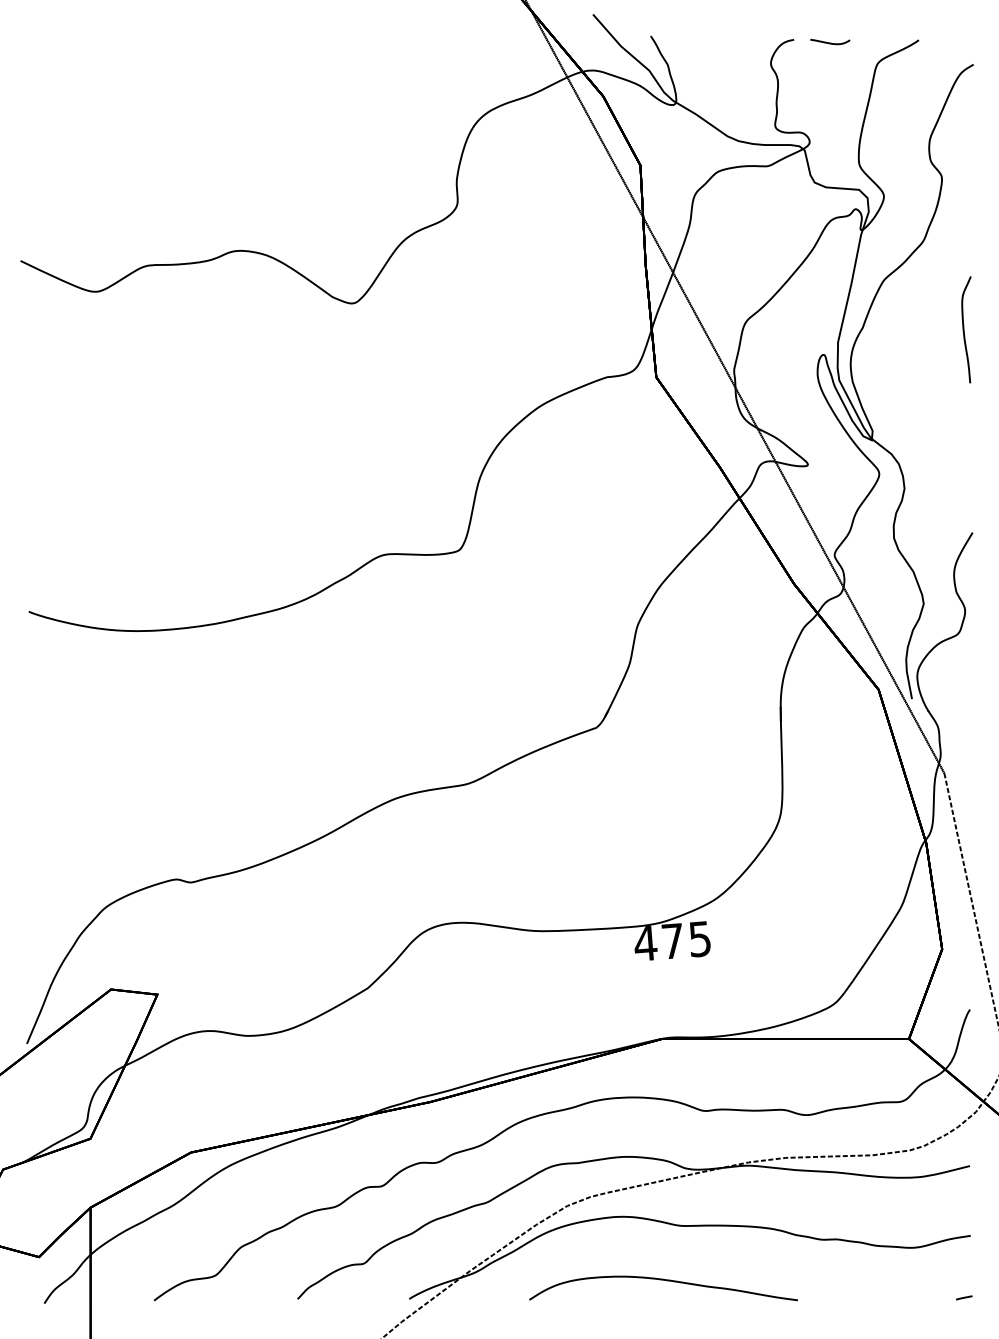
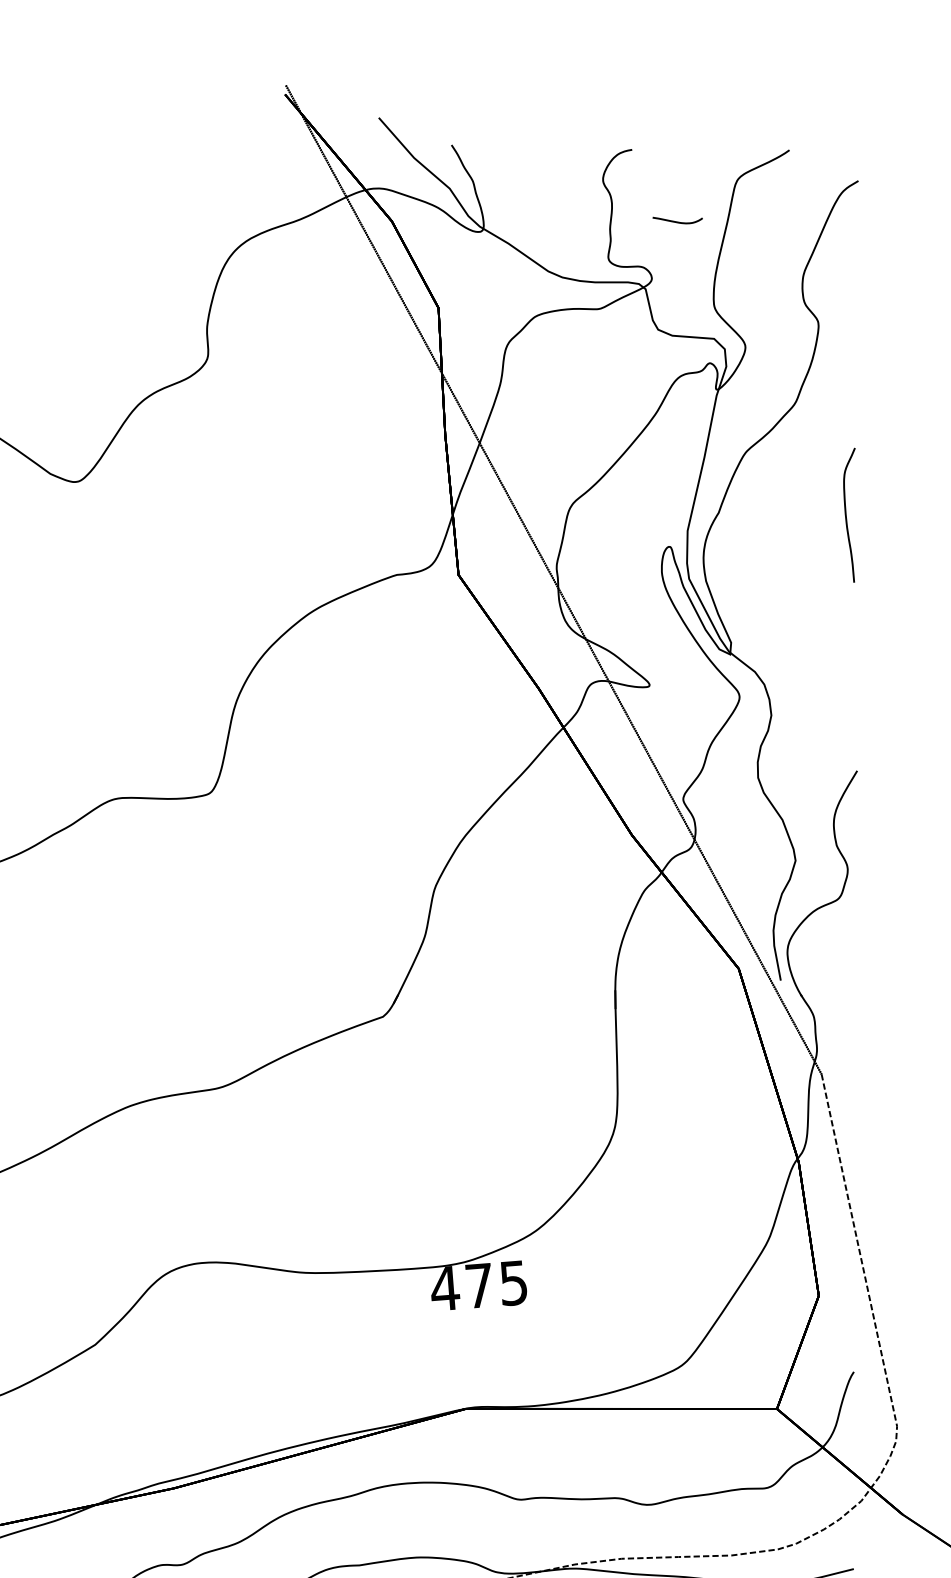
curve: (830, 42) -> (678, 221), moved

